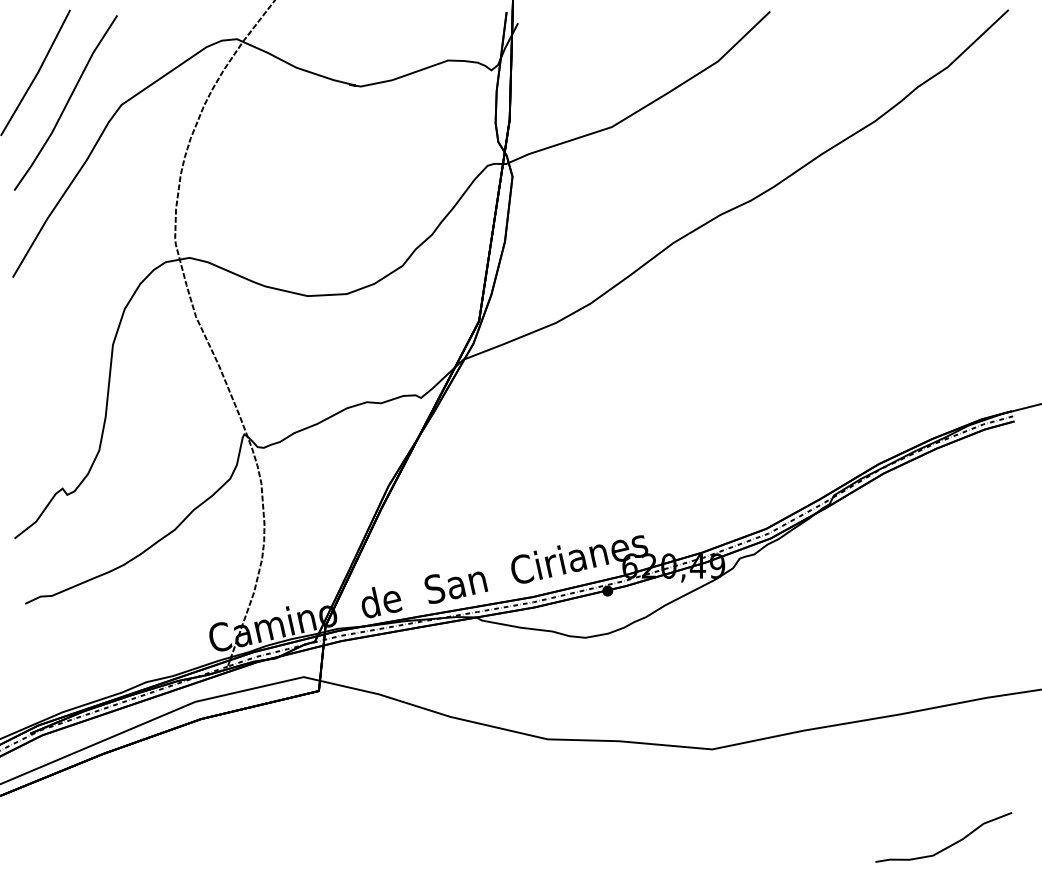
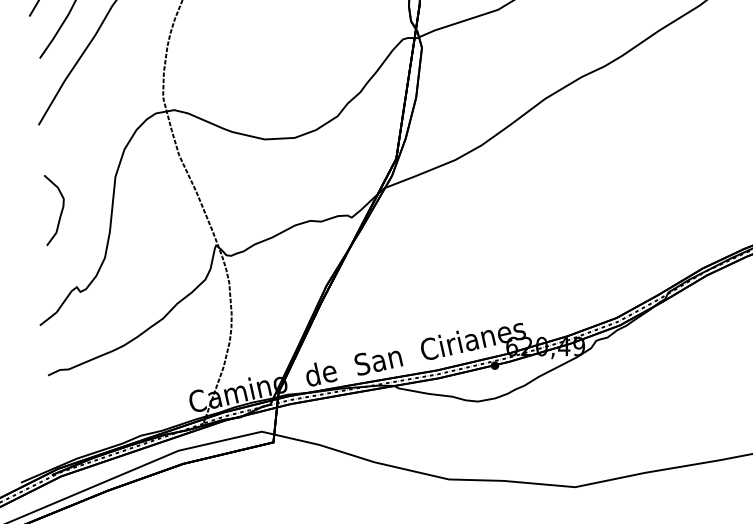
curve: (41, 391) -> (60, 212), added

